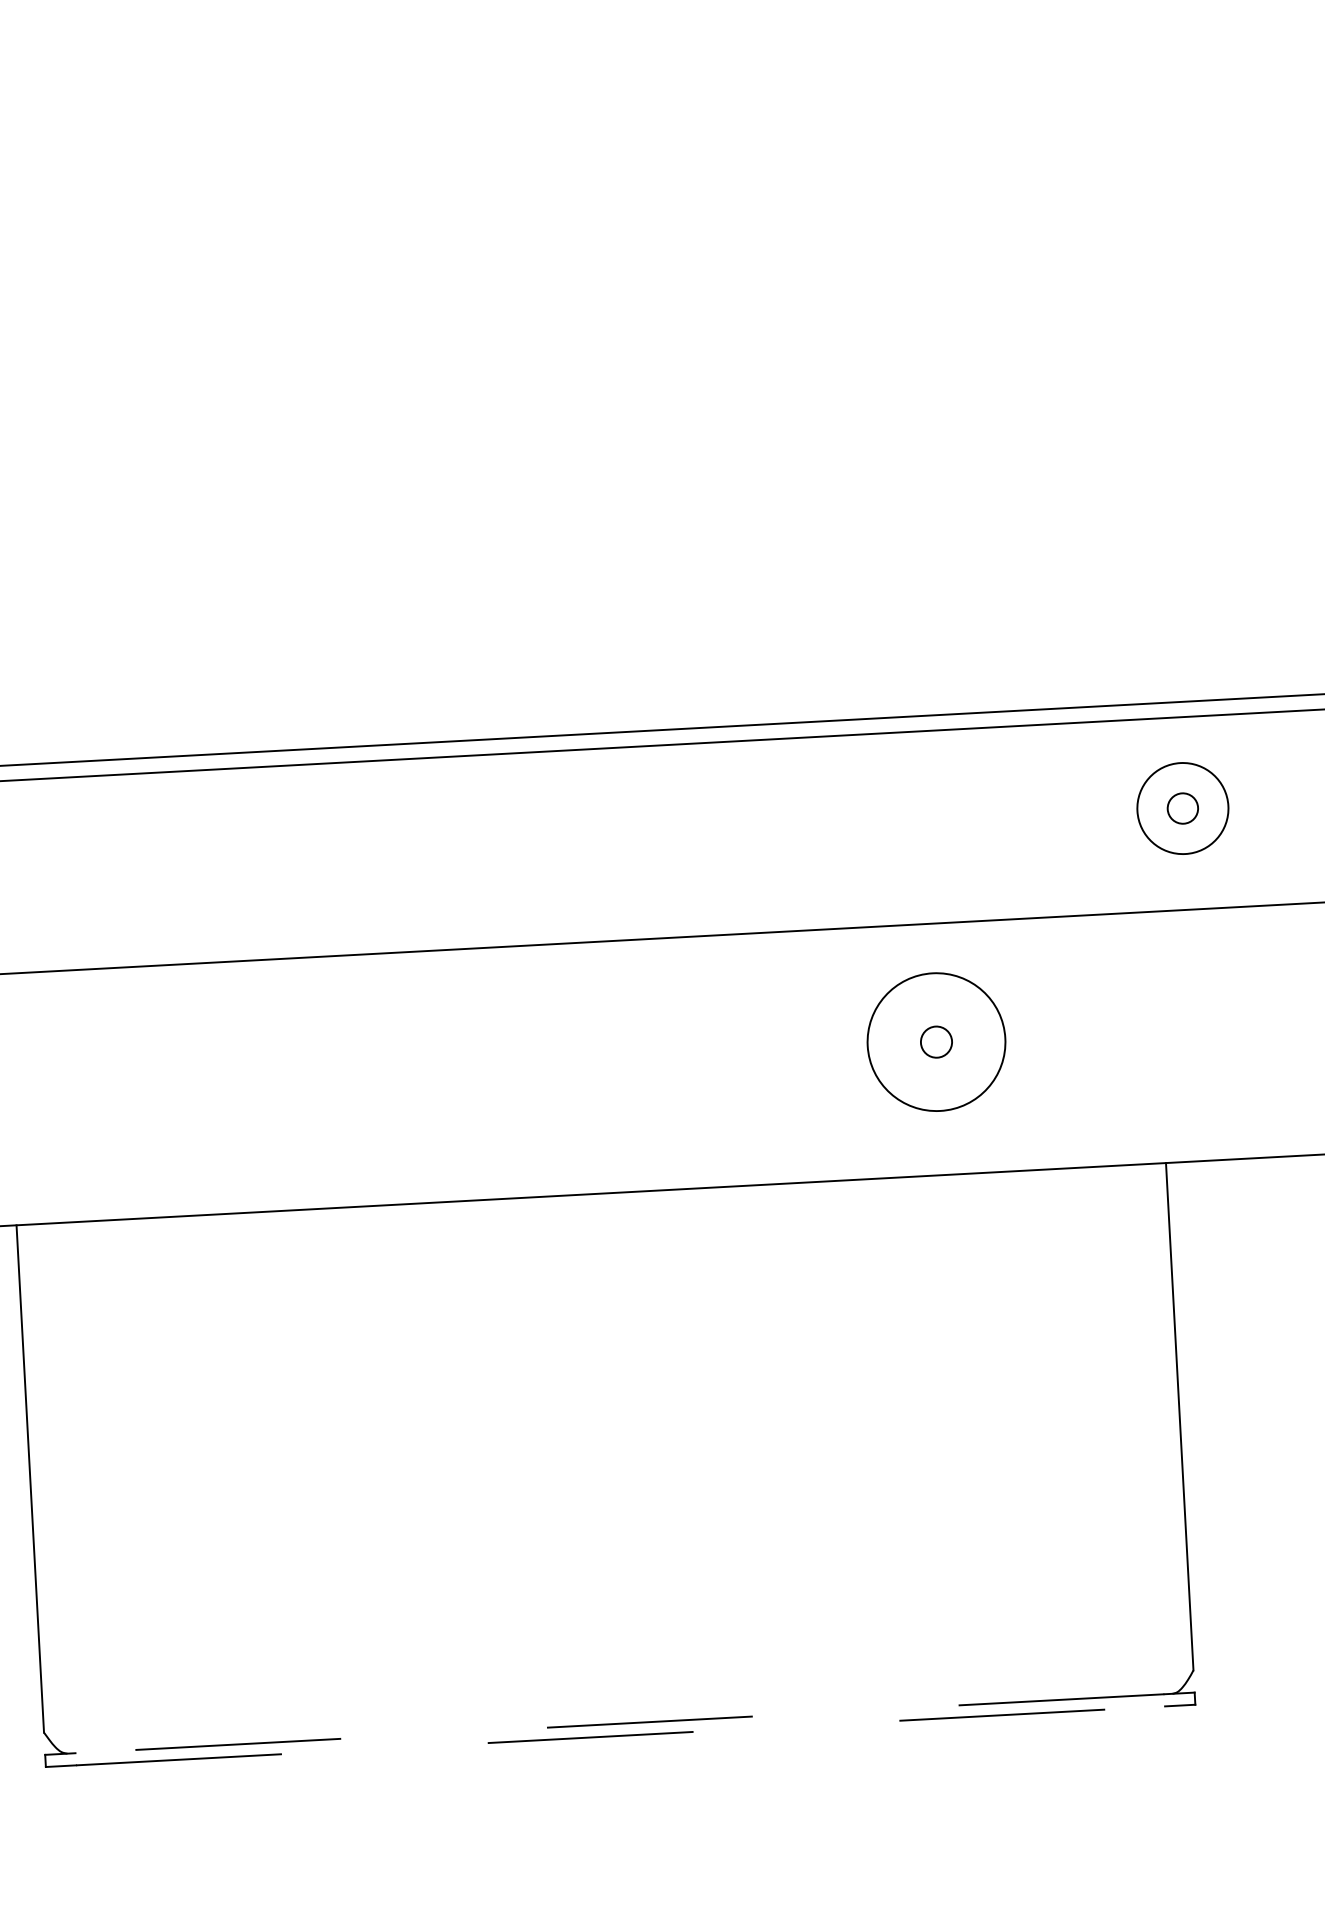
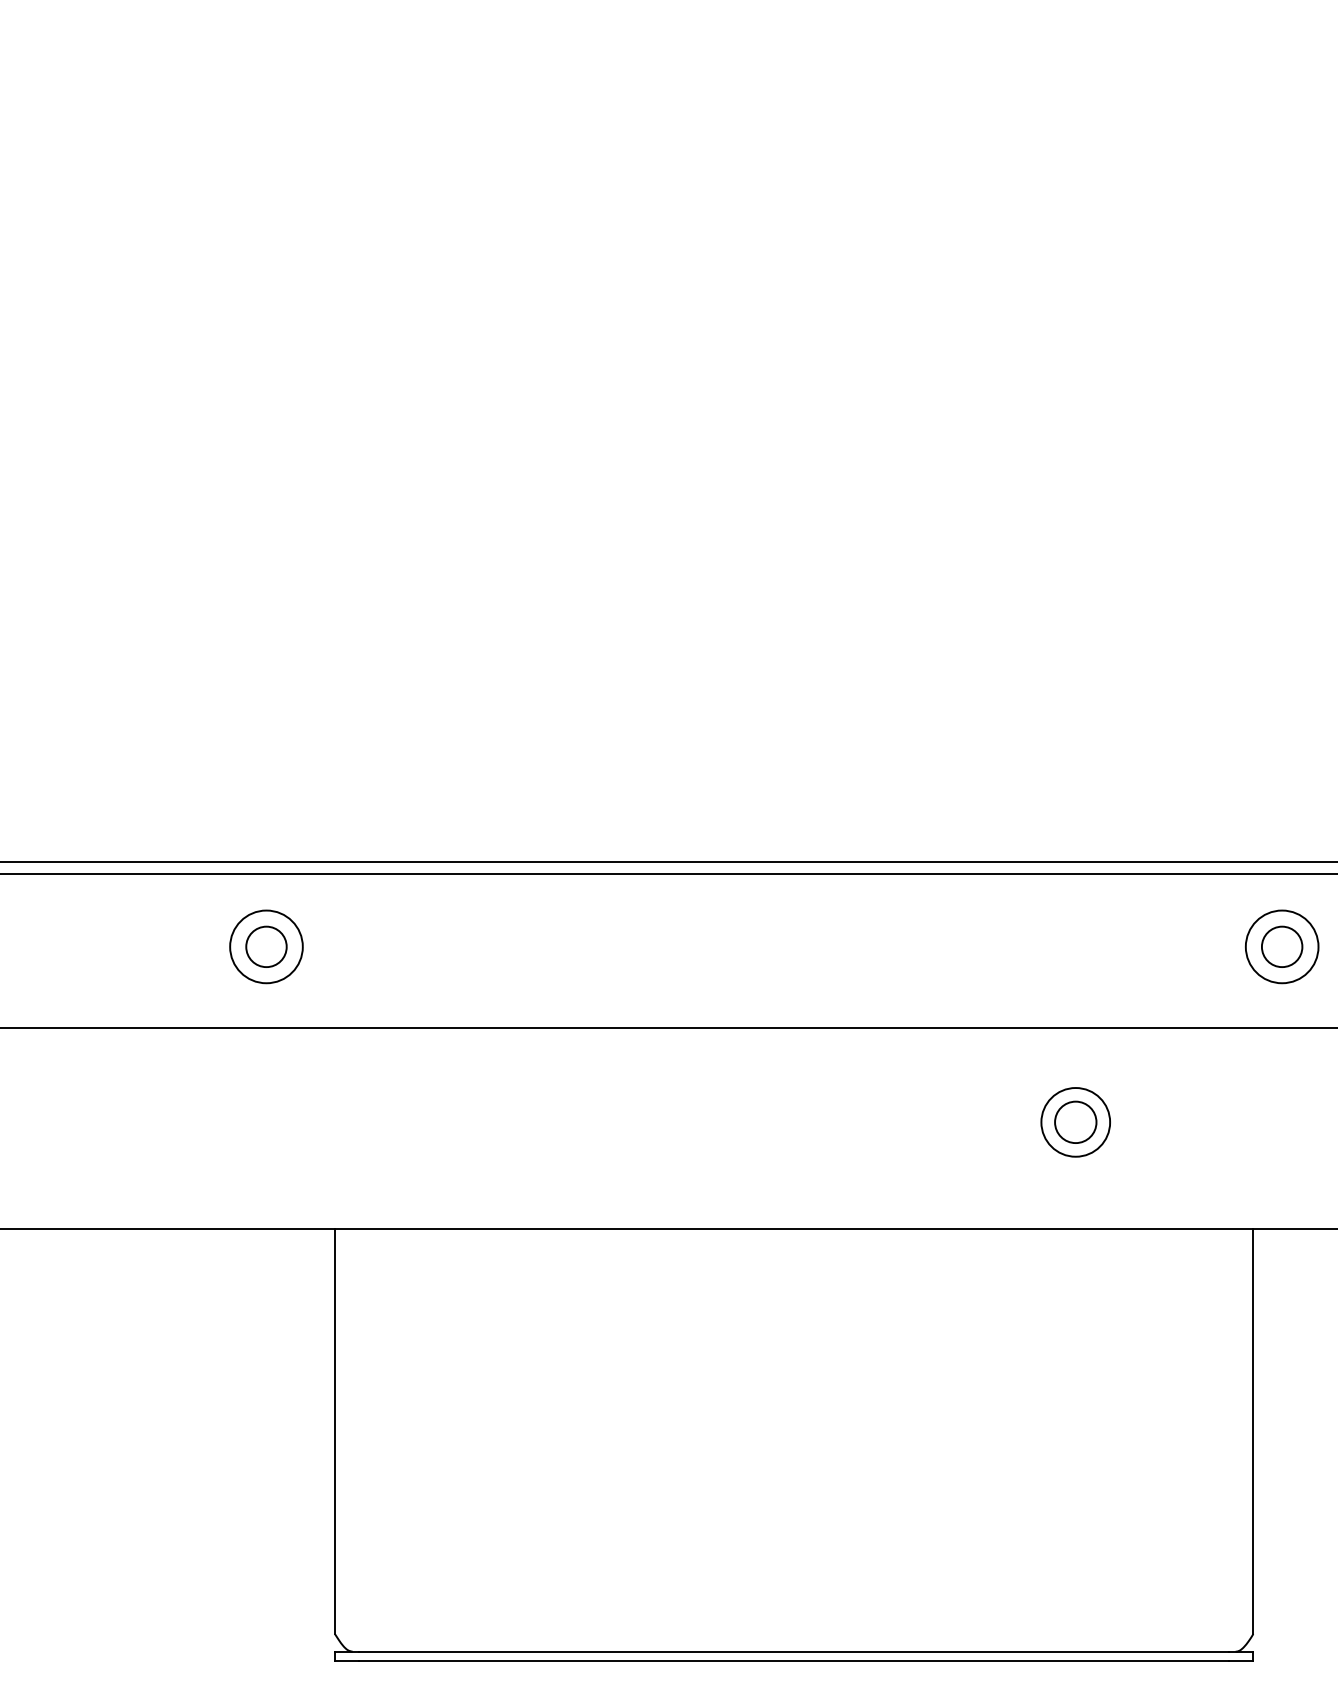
circle: (1182, 808) -> (1281, 946), size x1.67
circle: (936, 1042) -> (1075, 1122), size x0.62
circle: (936, 1042) -> (1075, 1122), size x1.67
line: (619, 1723) -> (793, 1651), dashed -> solid
line: (621, 1735) -> (794, 1661), dashed -> solid

